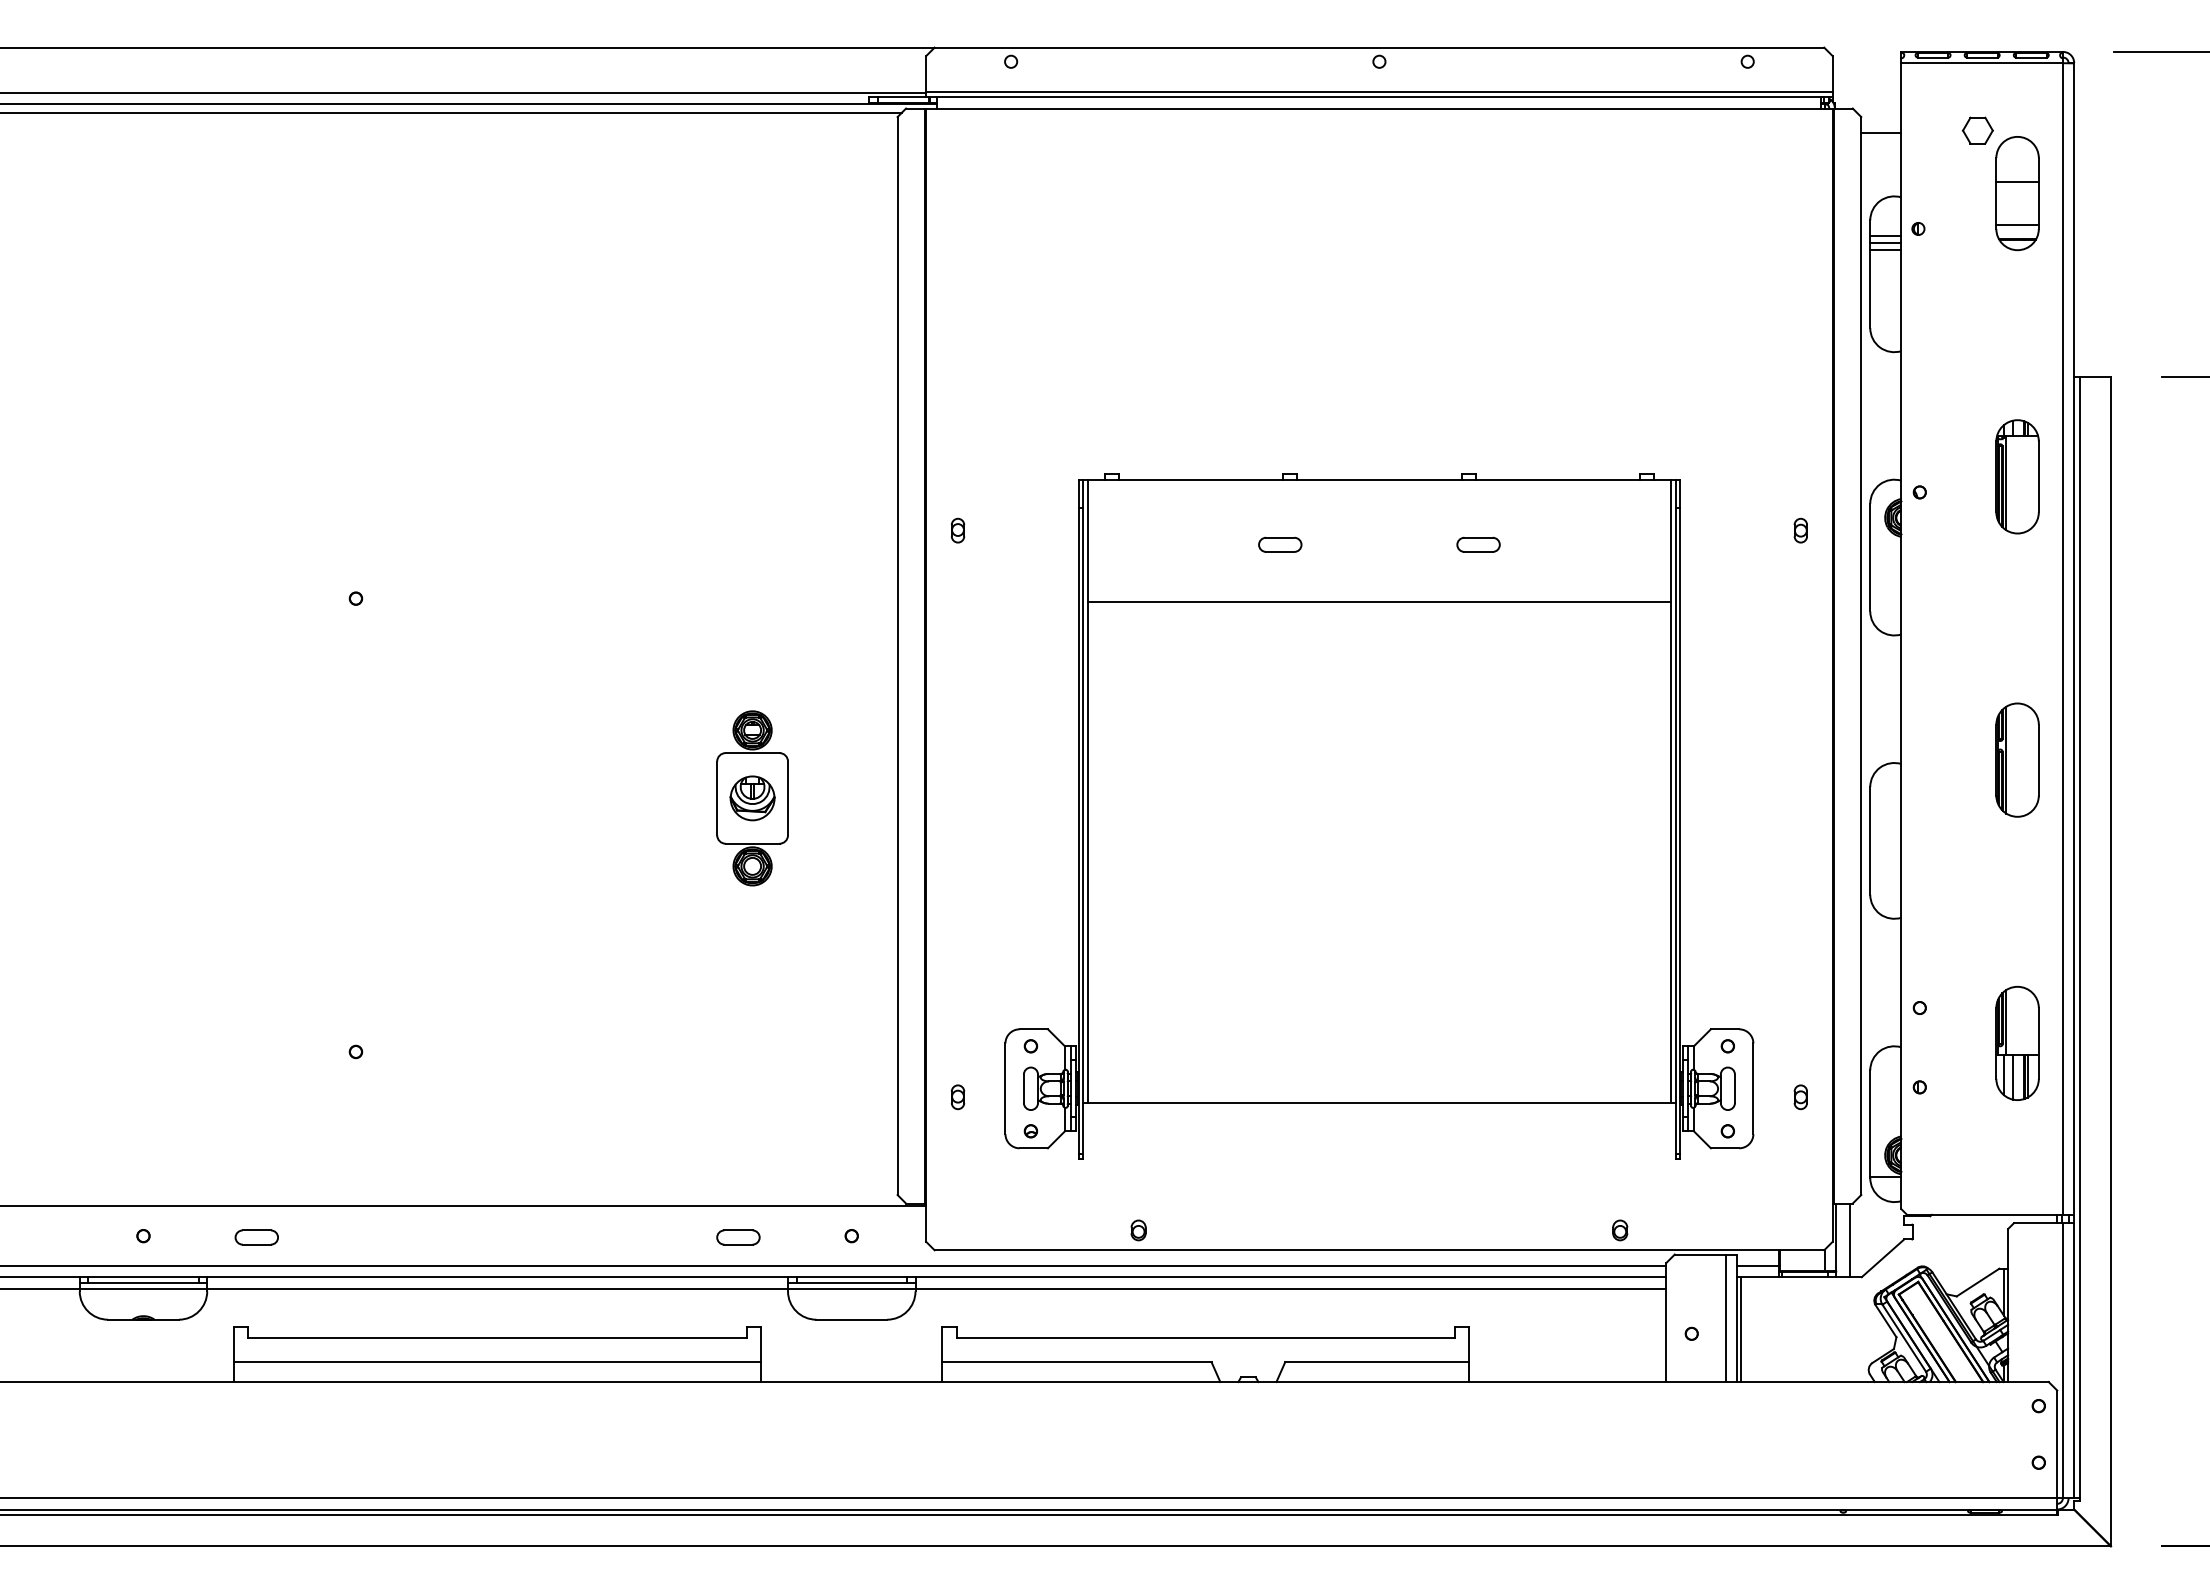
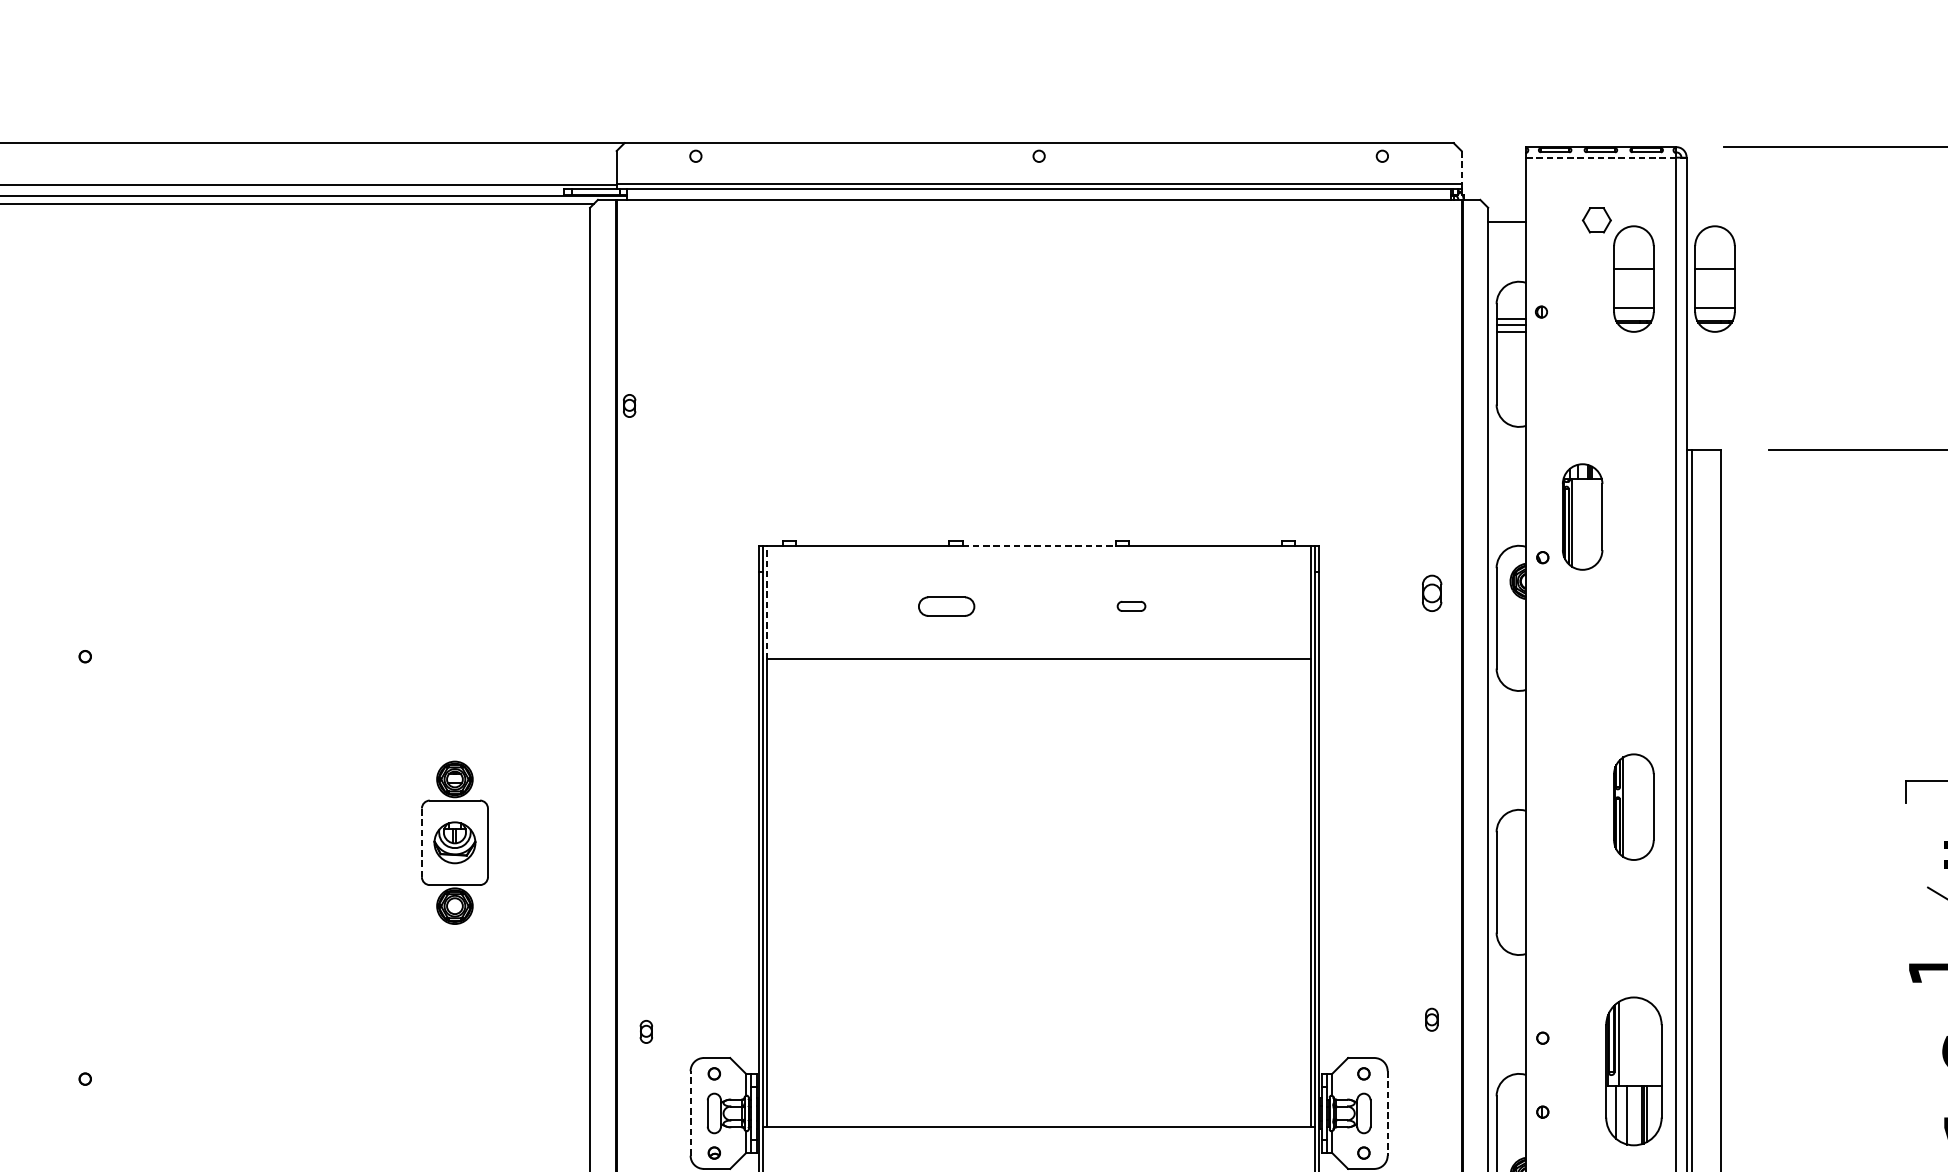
line: (1982, 63) -> (1601, 157), solid -> dashed
line: (1832, 73) -> (1461, 167), solid -> dashed
part: (2104, 193) -> (1714, 279), added
part: (2017, 476) -> (1582, 516), moved
line: (1379, 479) -> (1039, 545), solid -> dashed
part: (957, 530) -> (629, 405), moved
part: (1800, 530) -> (1431, 593), size x1.6
line: (1087, 540) -> (767, 602), solid -> dashed
part: (1280, 544) -> (946, 606), size x1.4
part: (1478, 544) -> (1131, 606), size x0.7
line: (717, 798) -> (422, 842), solid -> dashed
part: (2017, 1042) -> (1633, 1070), size x1.4
line: (1005, 1088) -> (690, 1113), solid -> dashed
line: (1753, 1089) -> (1387, 1114), solid -> dashed
part: (957, 1097) -> (645, 1032), moved
part: (1800, 1097) -> (1431, 1019), moved

